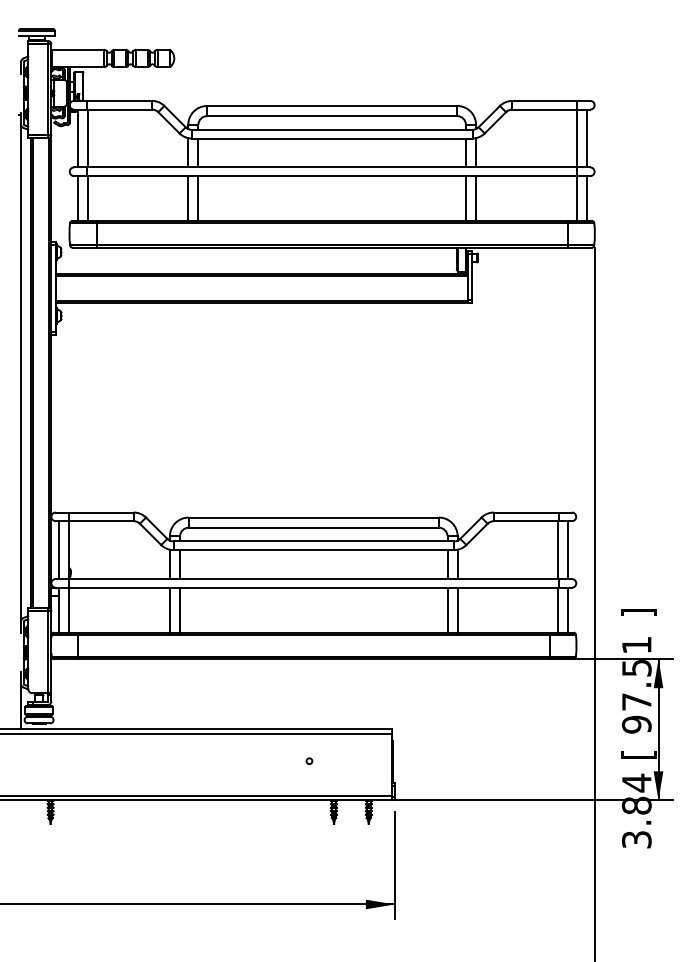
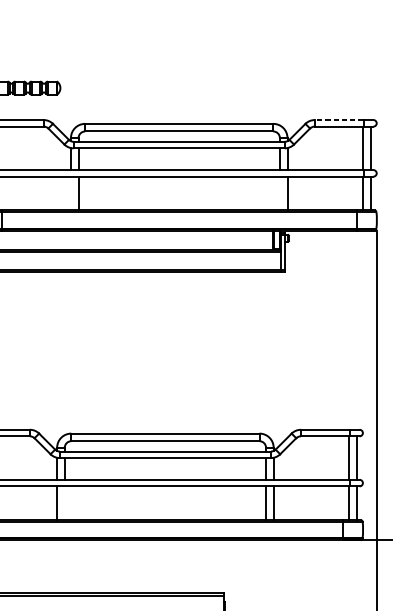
line: (544, 100) -> (339, 119), solid -> dashed
line: (188, 198) -> (71, 193), removed
line: (465, 198) -> (279, 193), removed
line: (180, 609) -> (65, 502), removed

